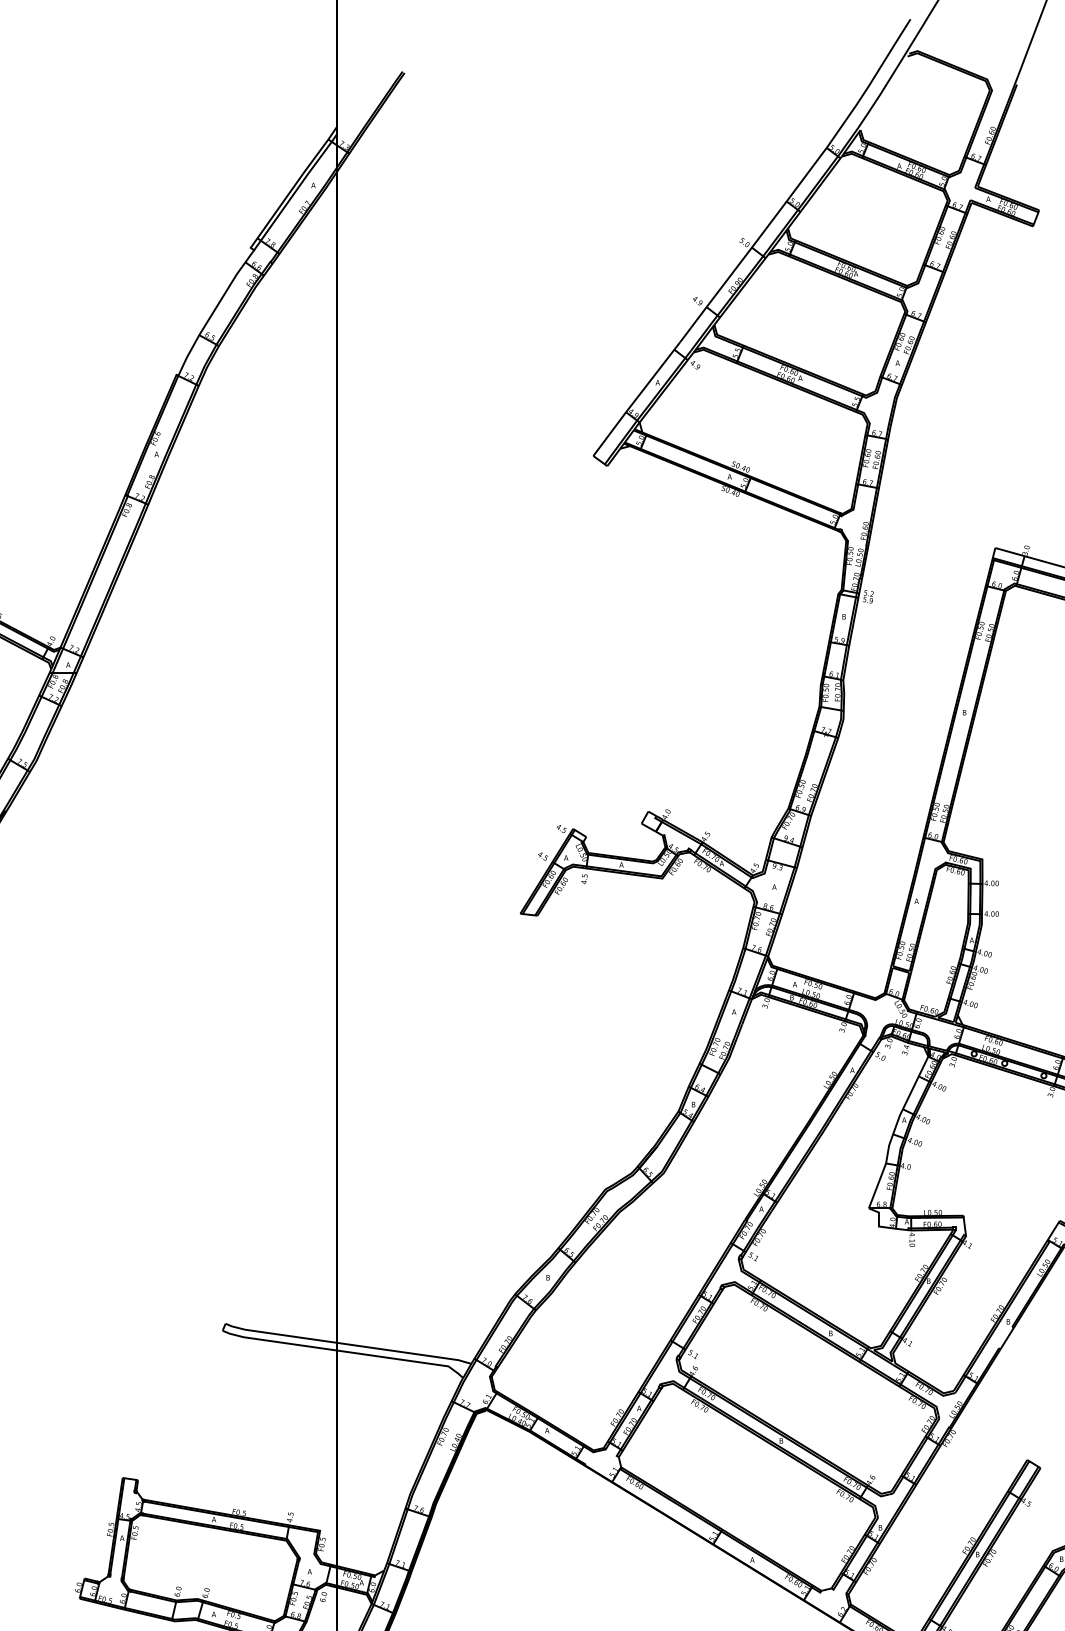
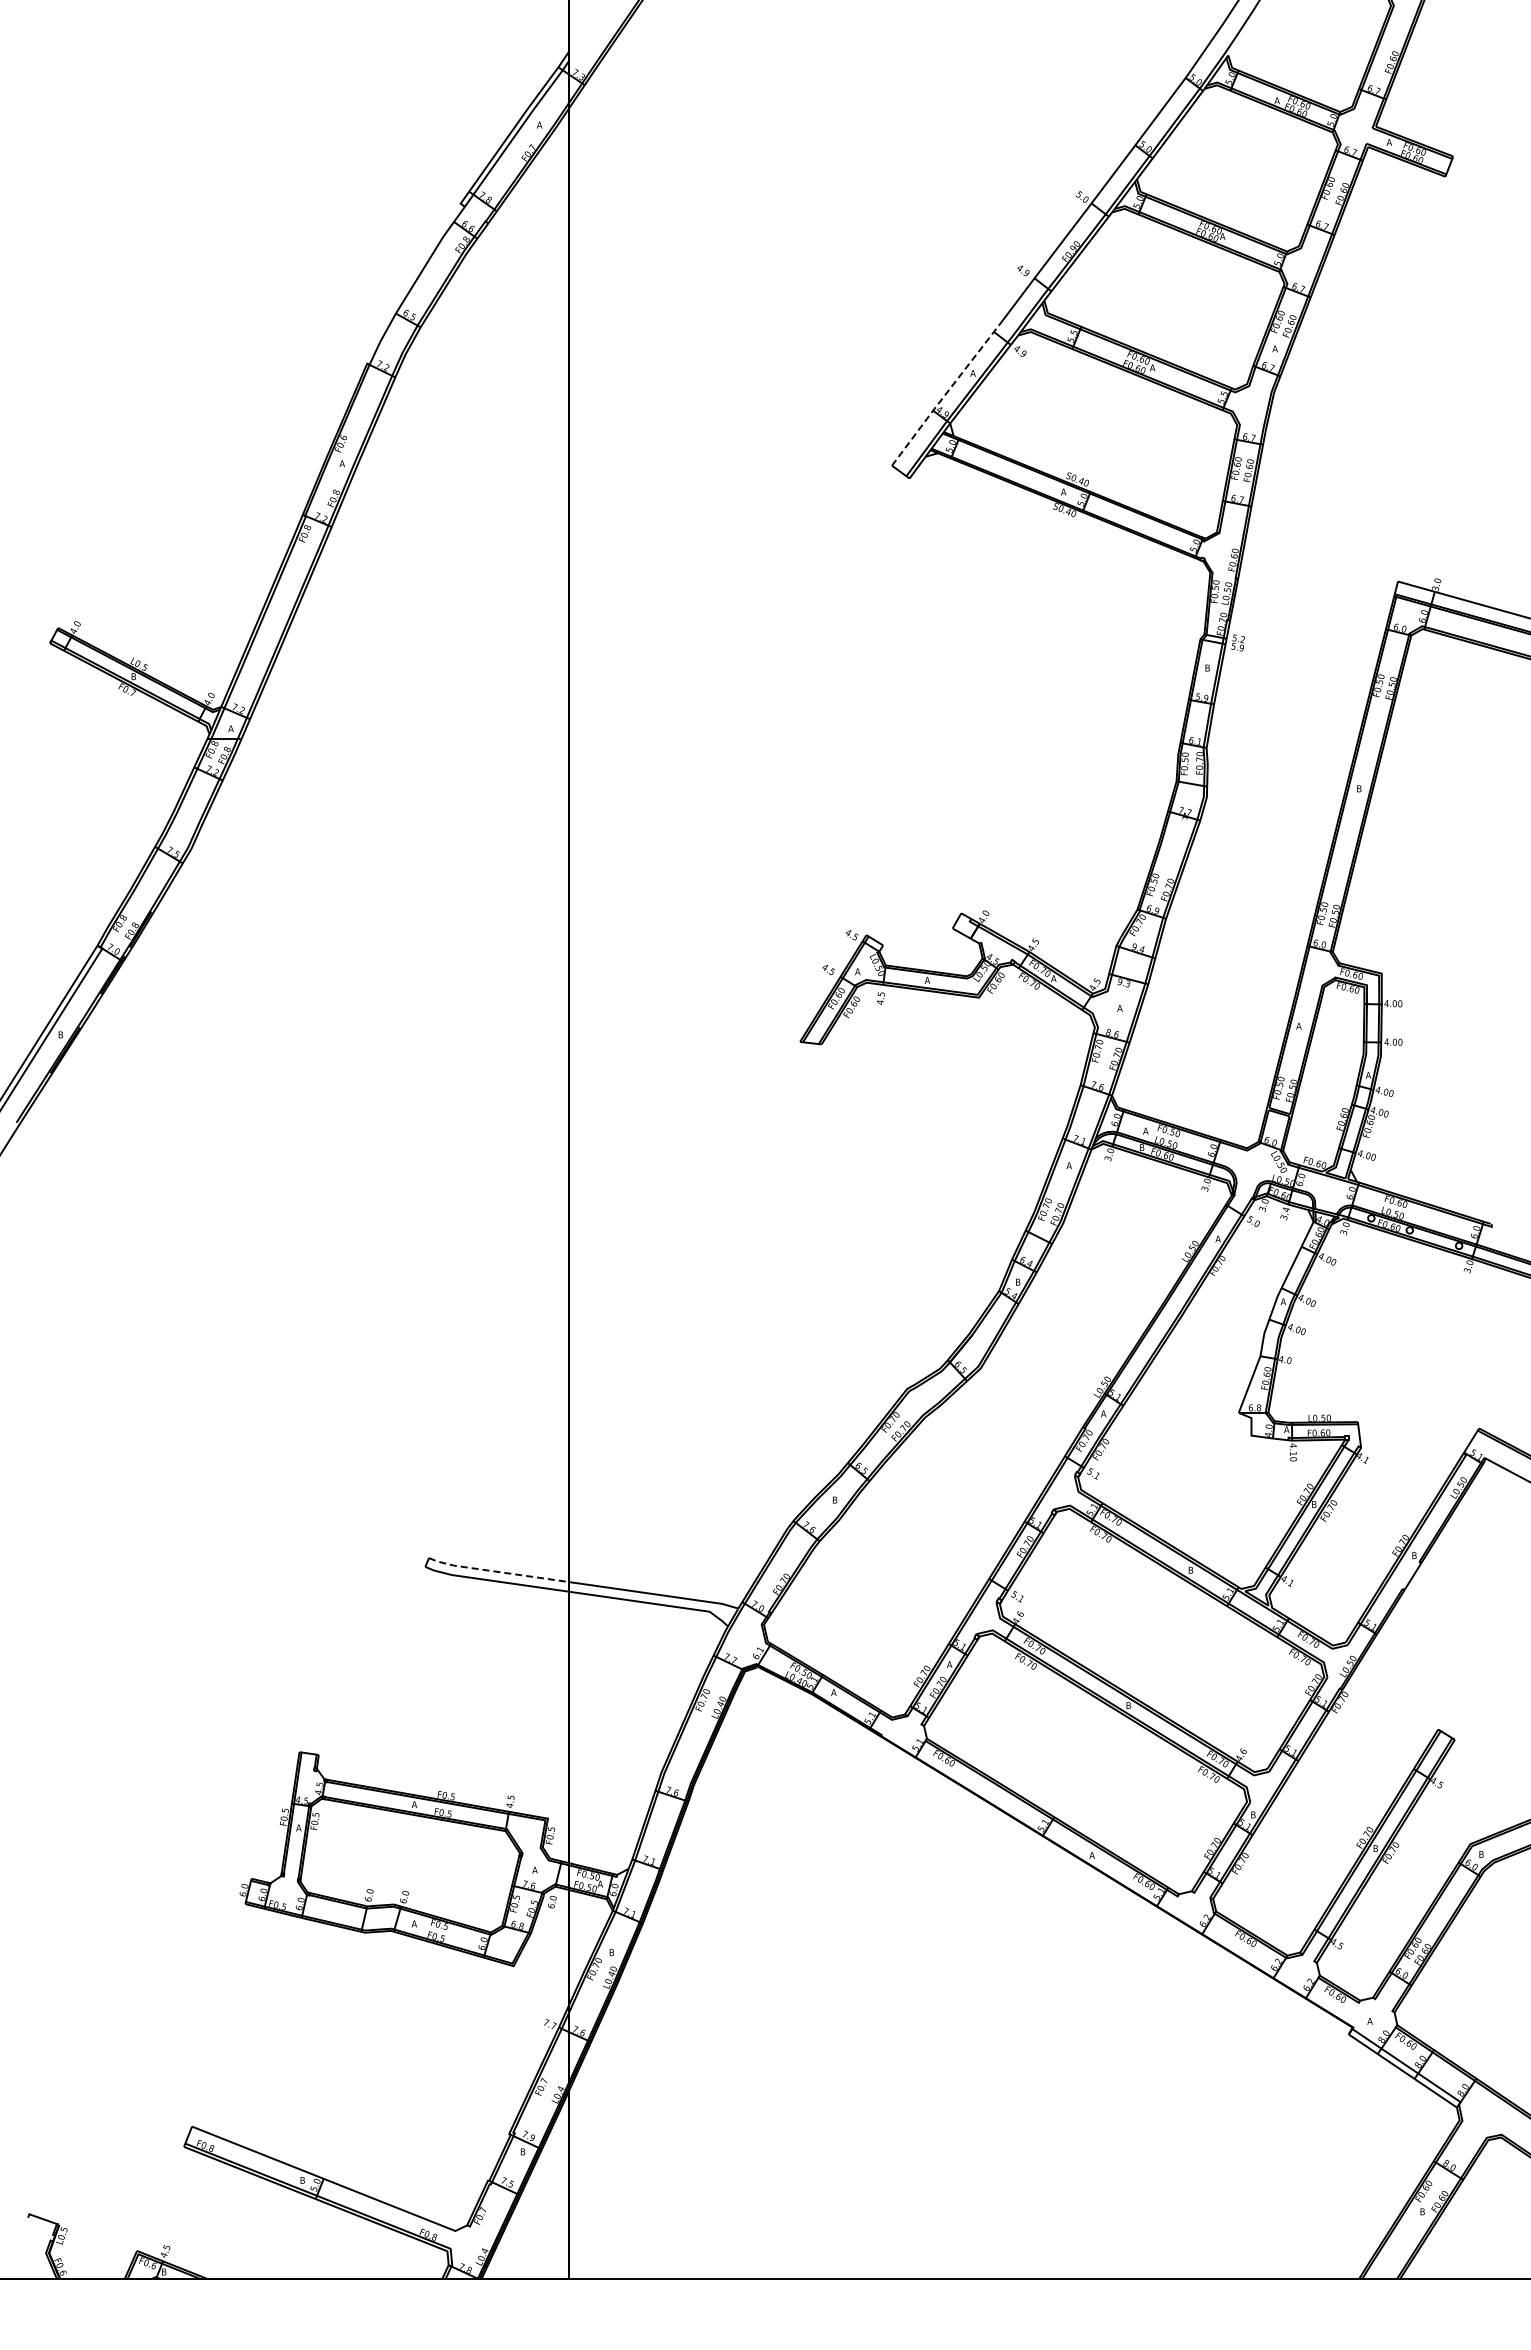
line: (636, 398) -> (946, 393), solid -> dashed
line: (279, 1334) -> (497, 1571), solid -> dashed

